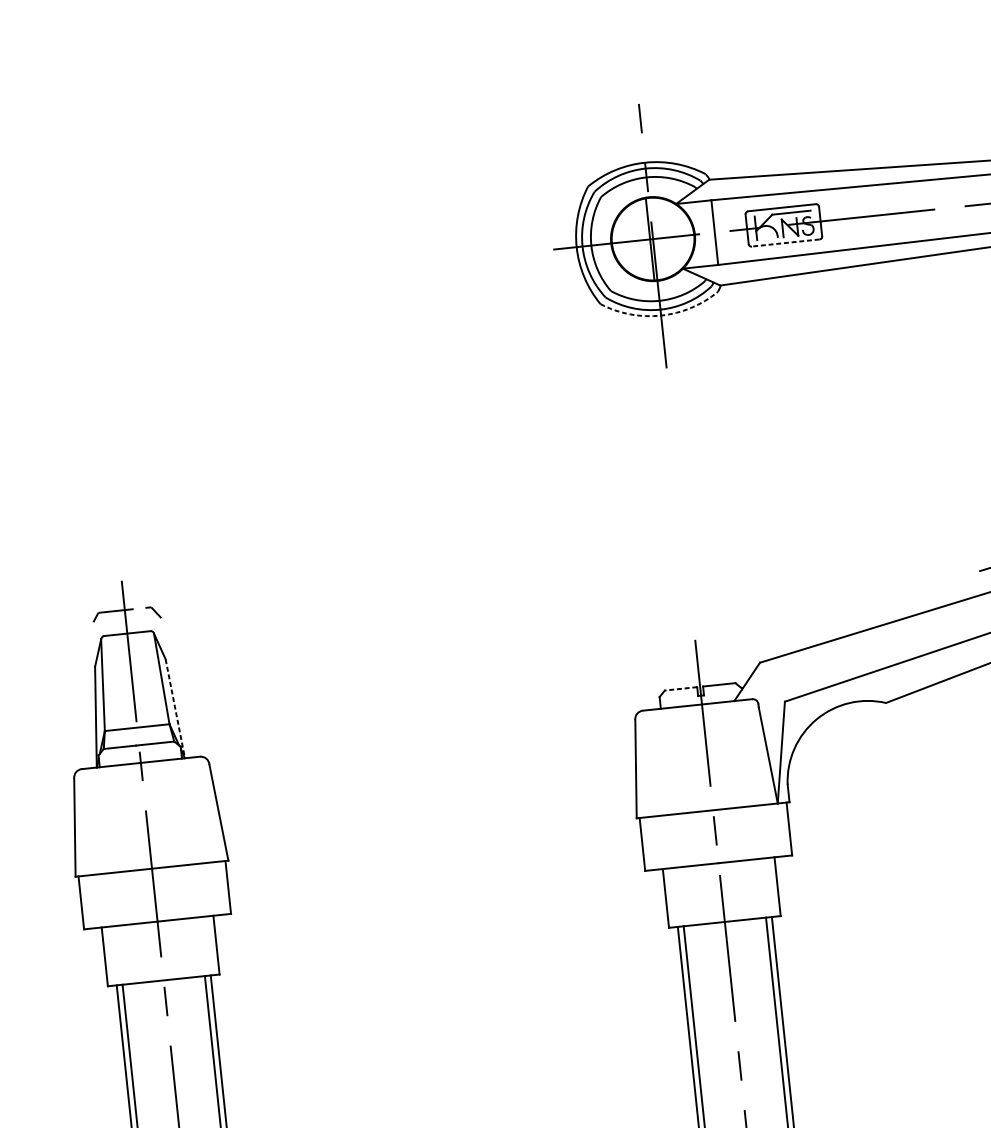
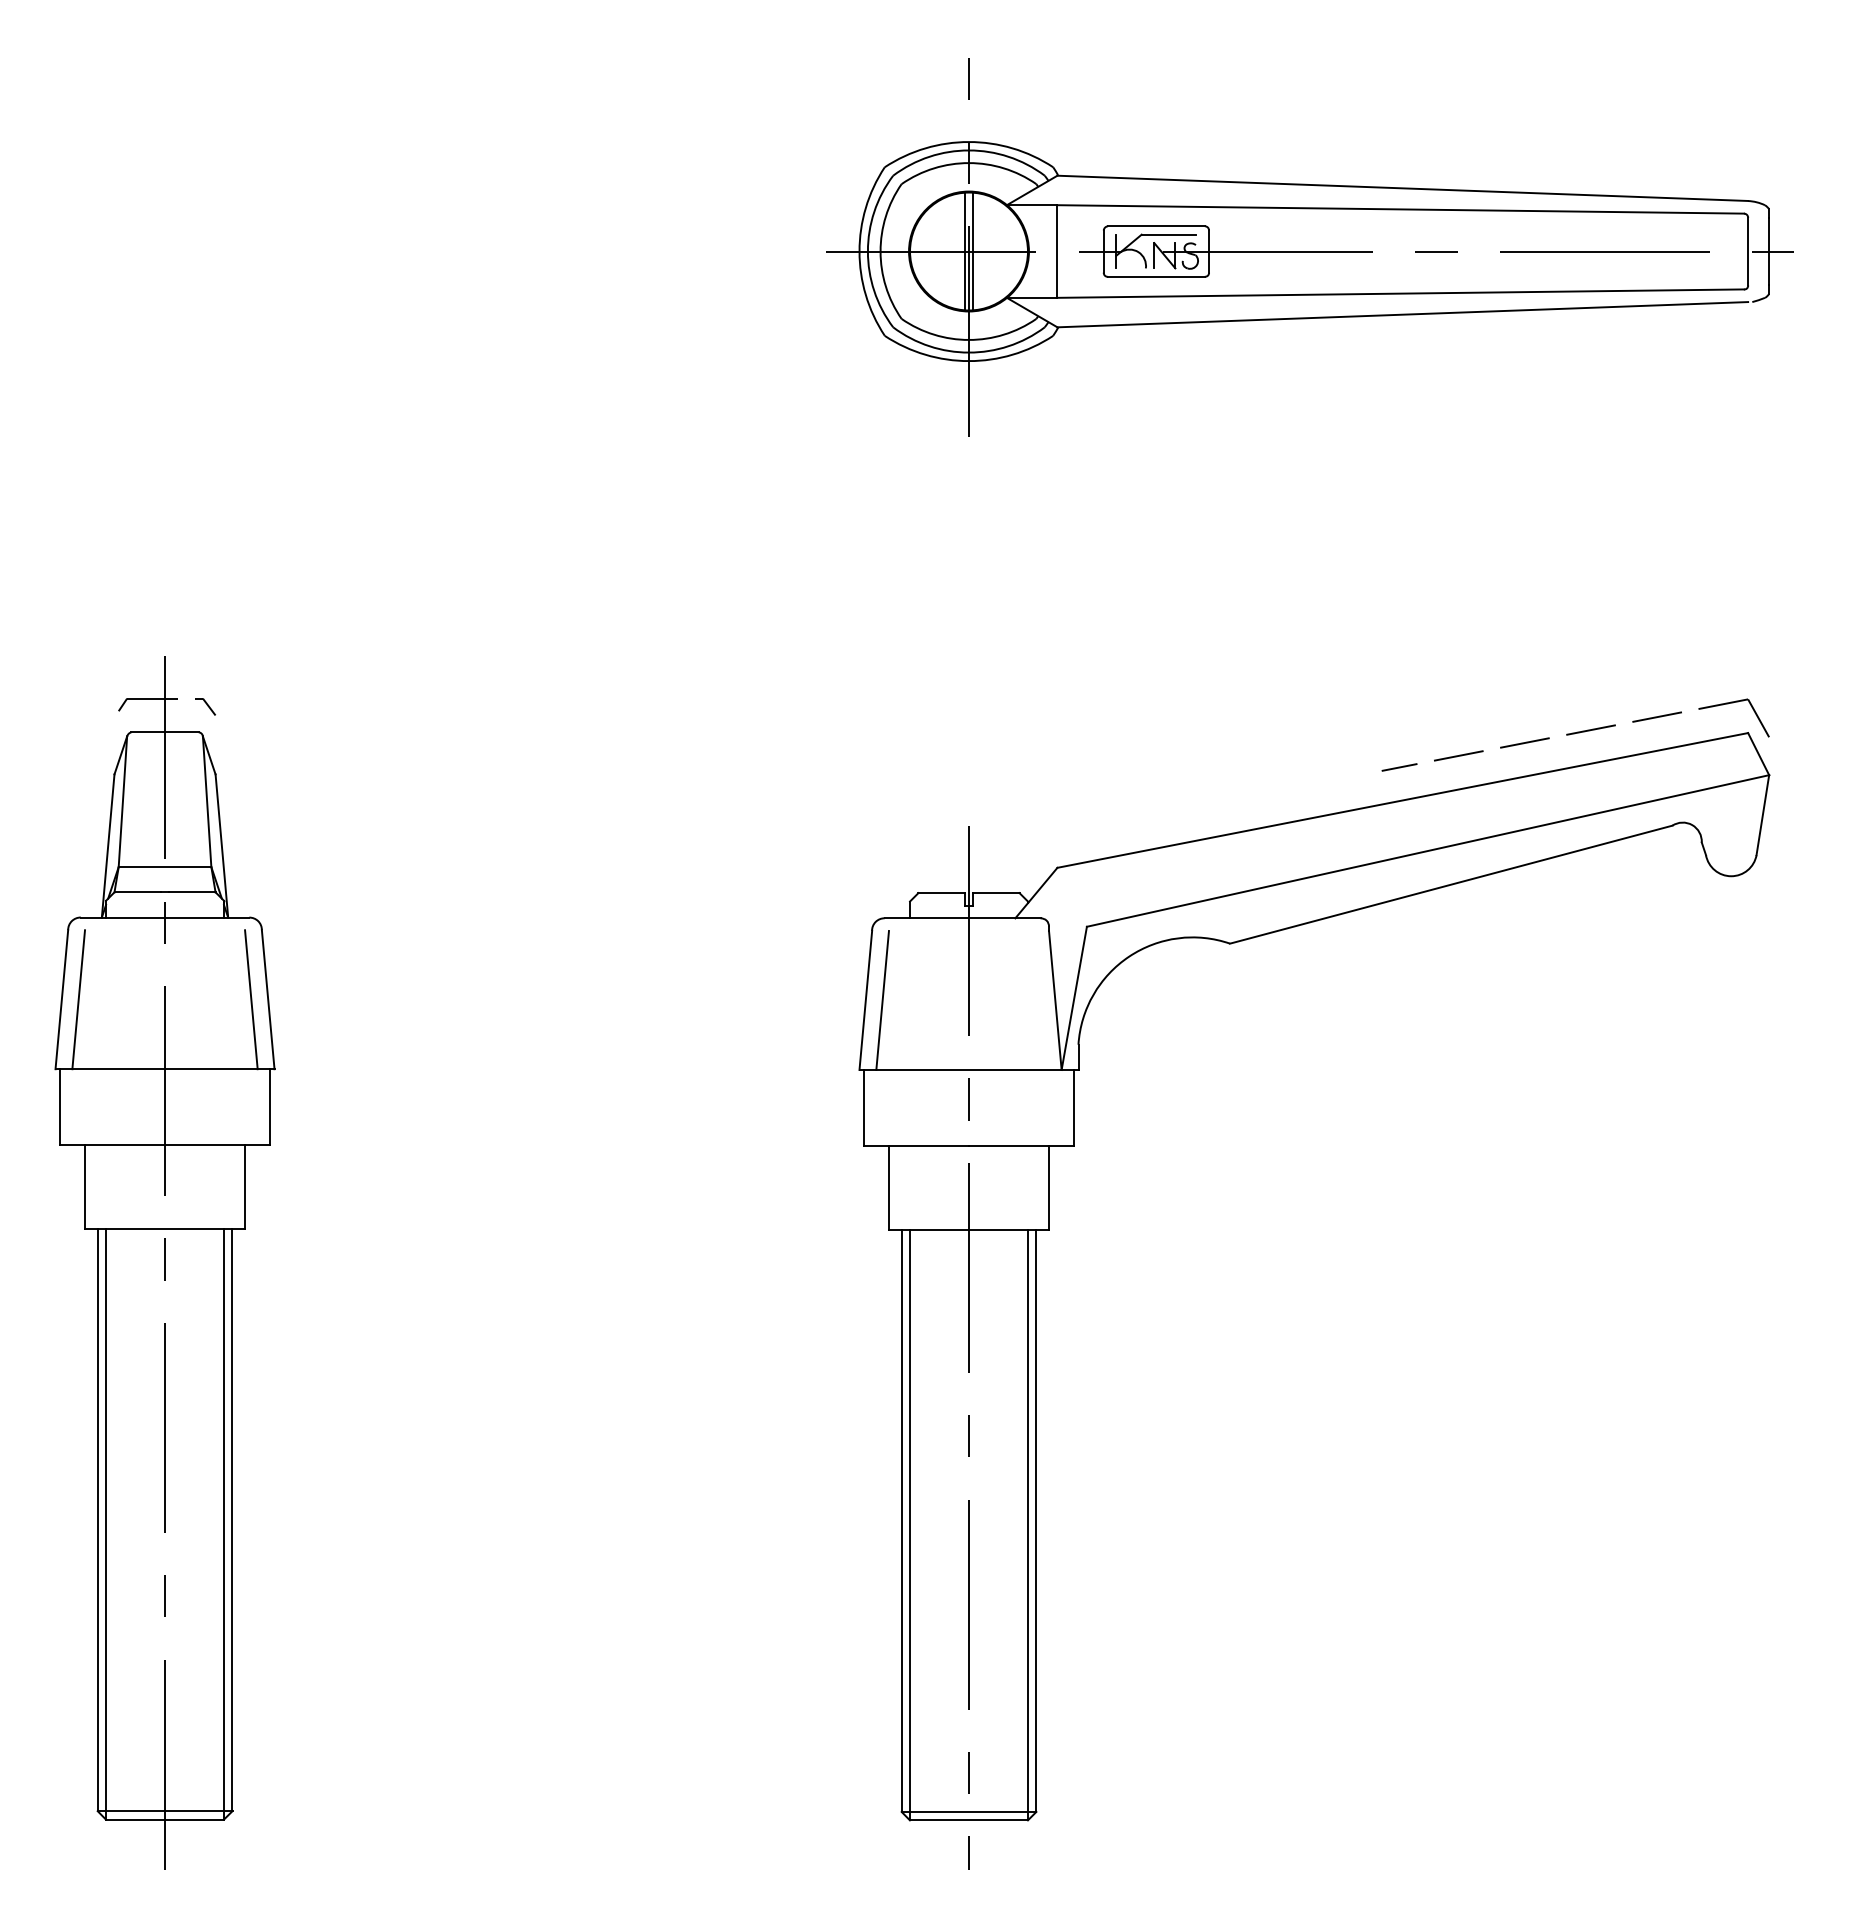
line: (656, 238) -> (973, 251), added
line: (785, 242) -> (1155, 276), dashed -> solid
arc: (661, 315) -> (969, 361), dashed -> solid
line: (680, 689) -> (941, 893), dashed -> solid
line: (175, 709) -> (221, 846), dashed -> solid
line: (647, 768) -> (882, 1000), added
line: (207, 813) -> (251, 999), added
line: (86, 826) -> (78, 999), added

